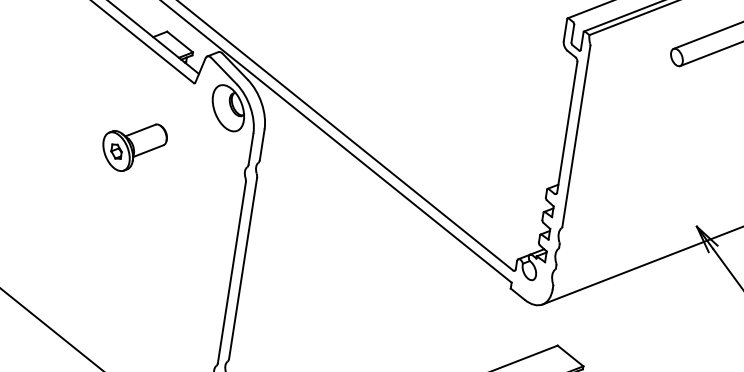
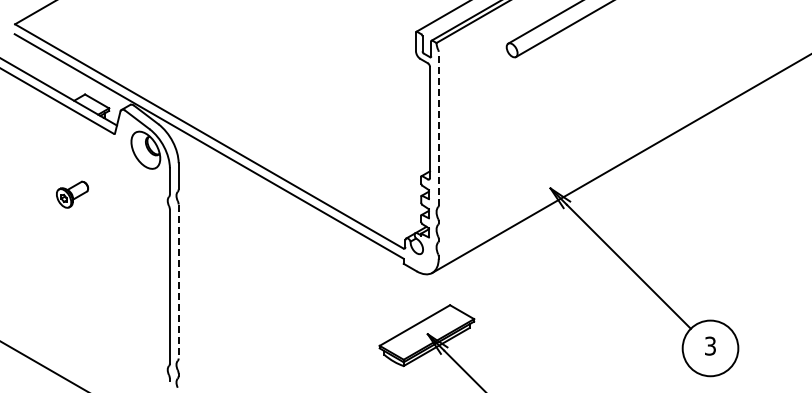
line: (576, 135) -> (438, 128), solid -> dashed
part: (134, 146) -> (72, 194), size x0.6
line: (242, 268) -> (178, 281), solid -> dashed

